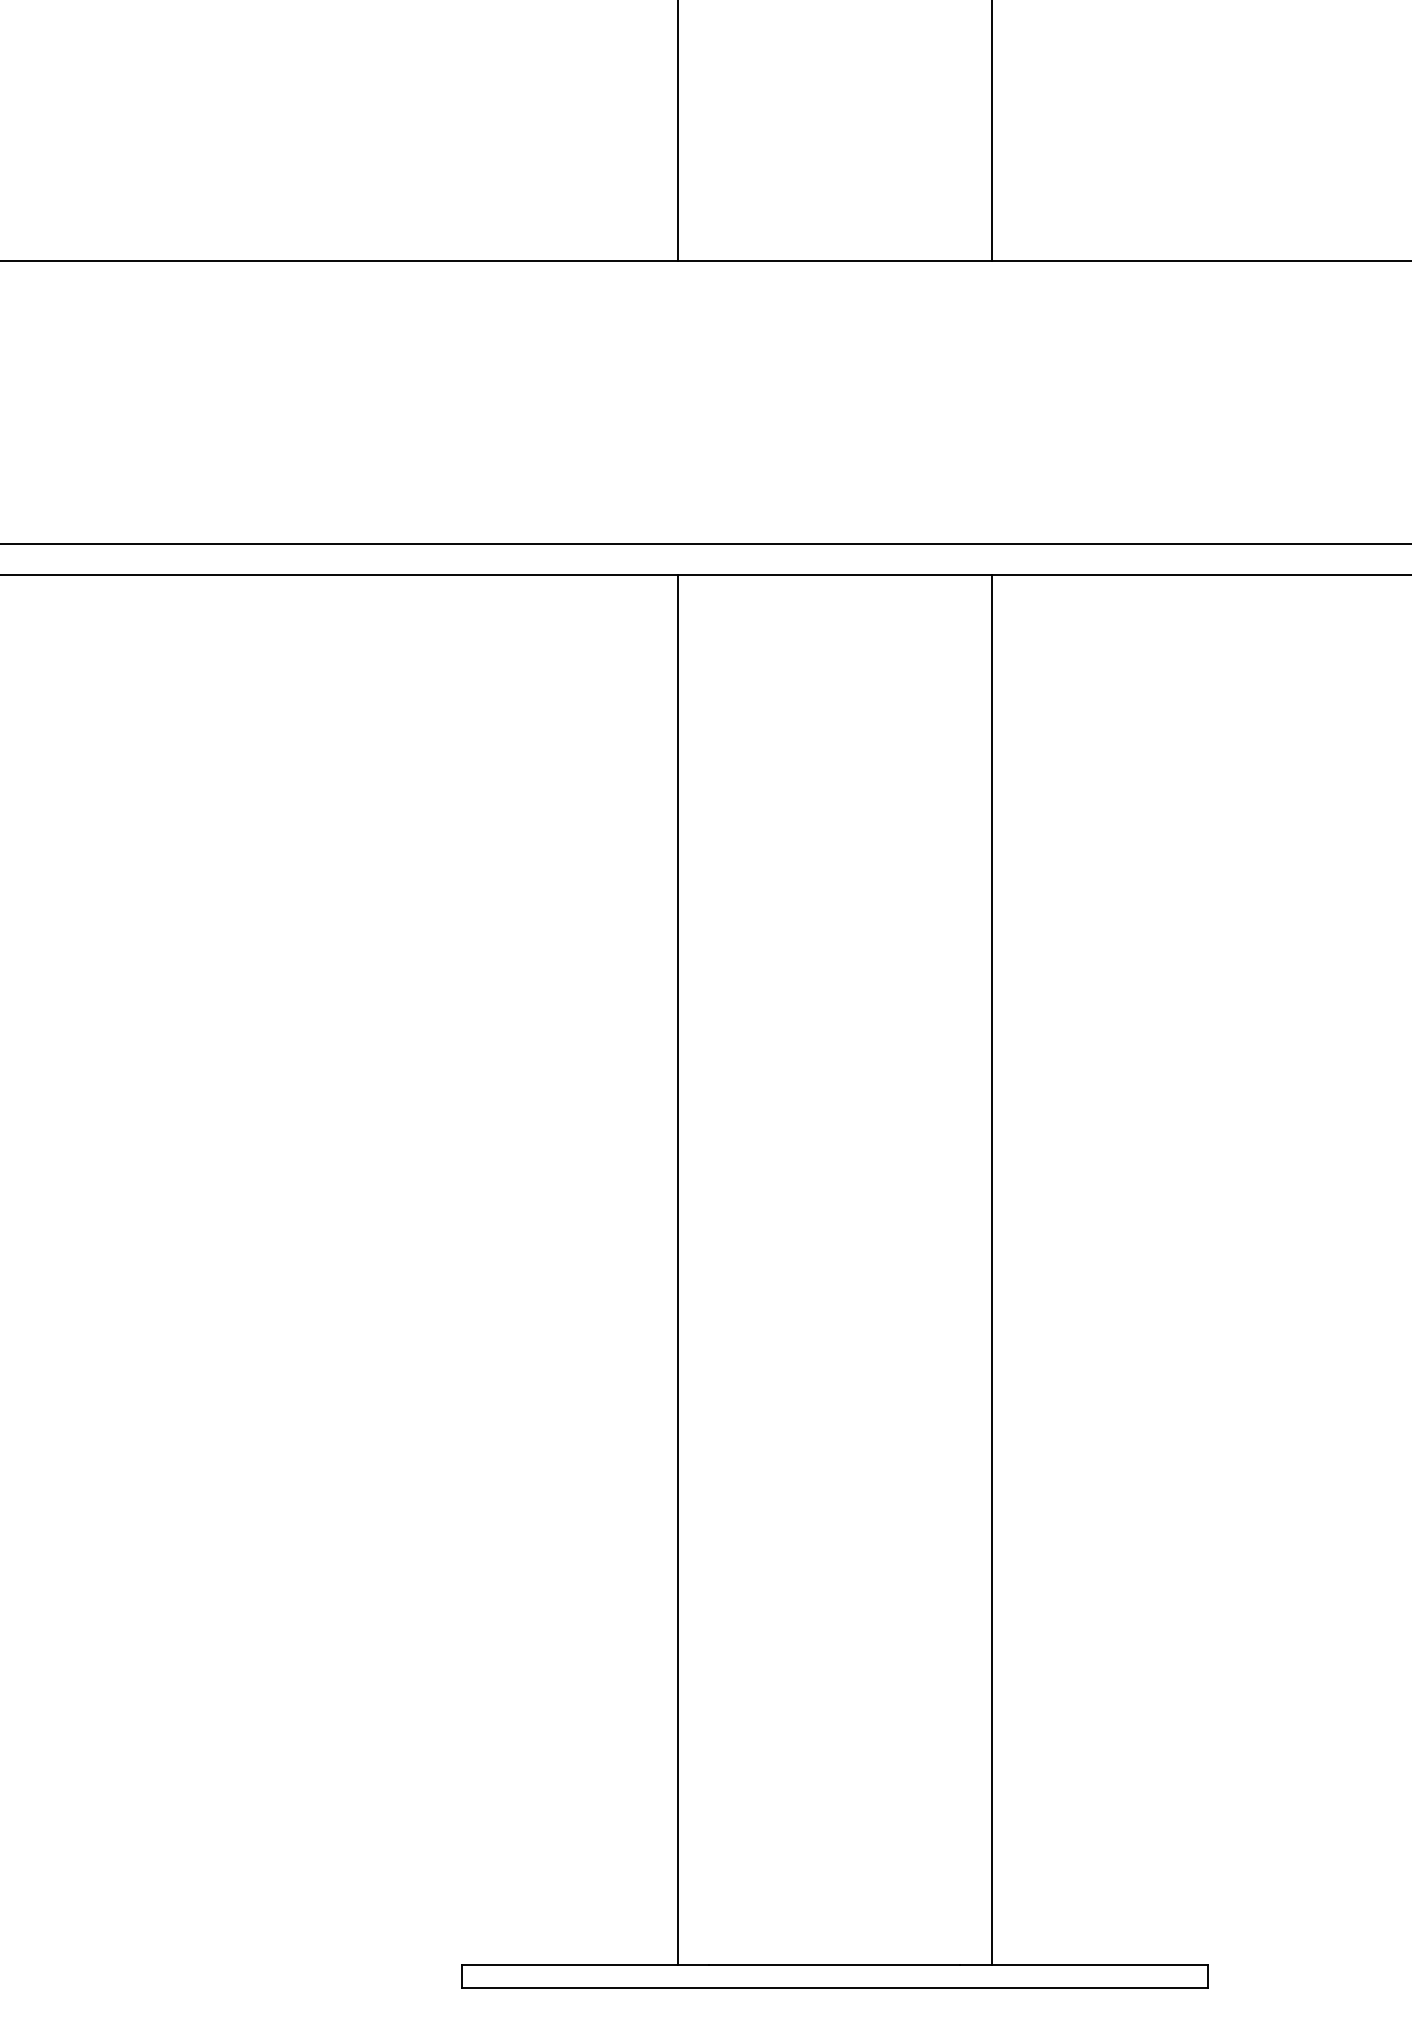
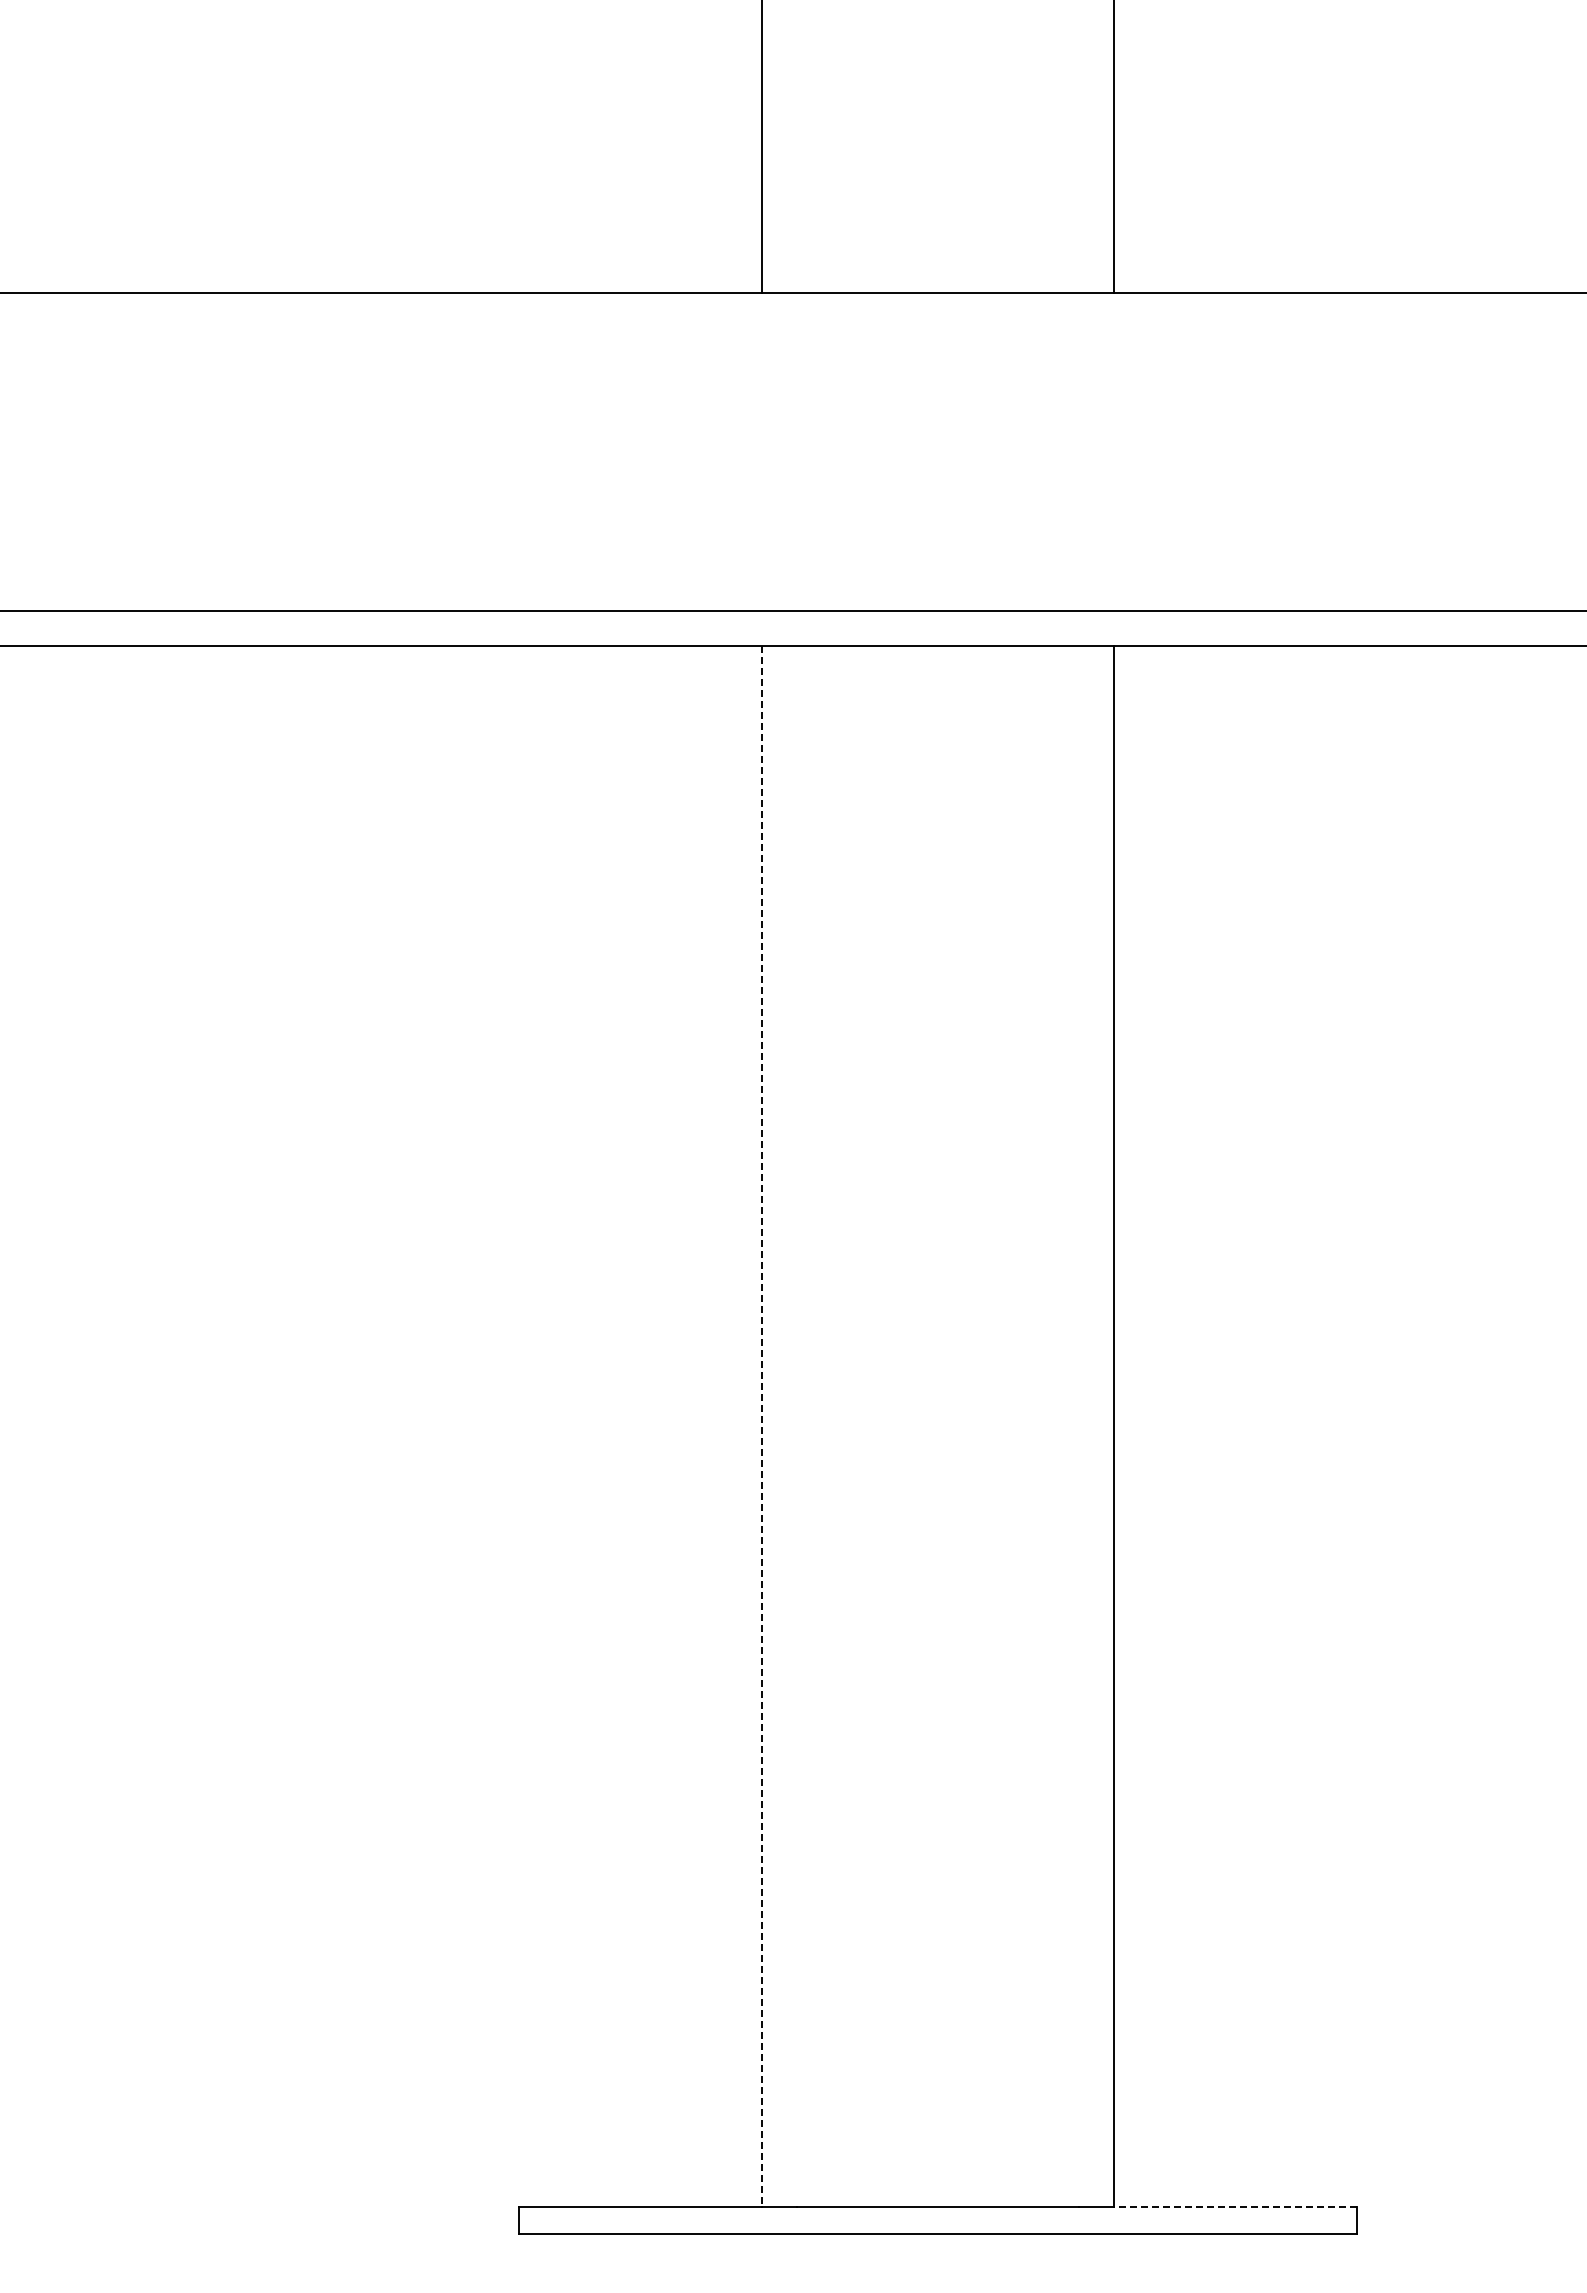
line: (677, 1269) -> (761, 1426), solid -> dashed
line: (1099, 1964) -> (1235, 2207), solid -> dashed

